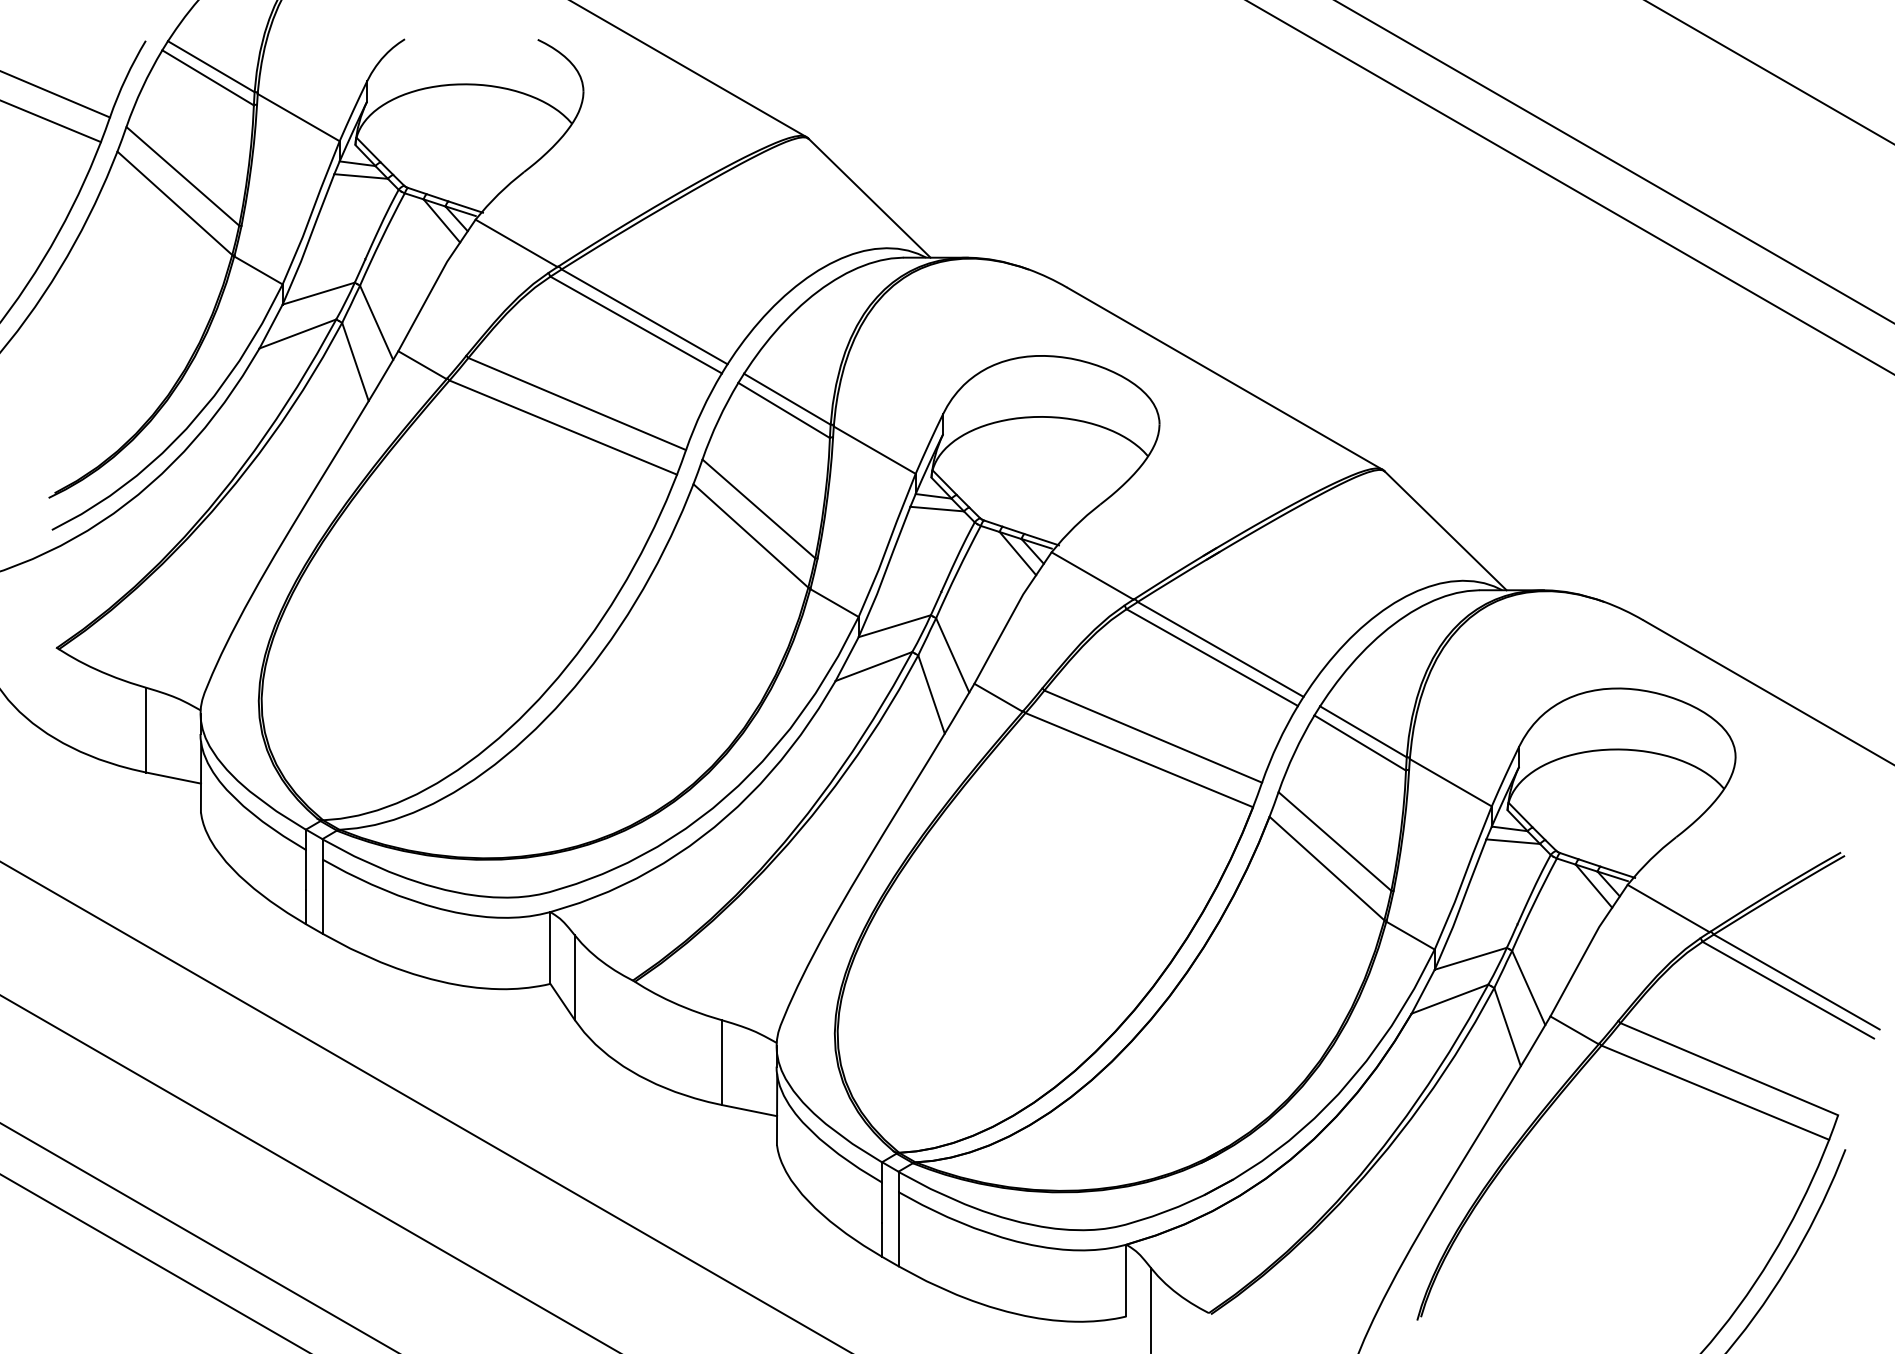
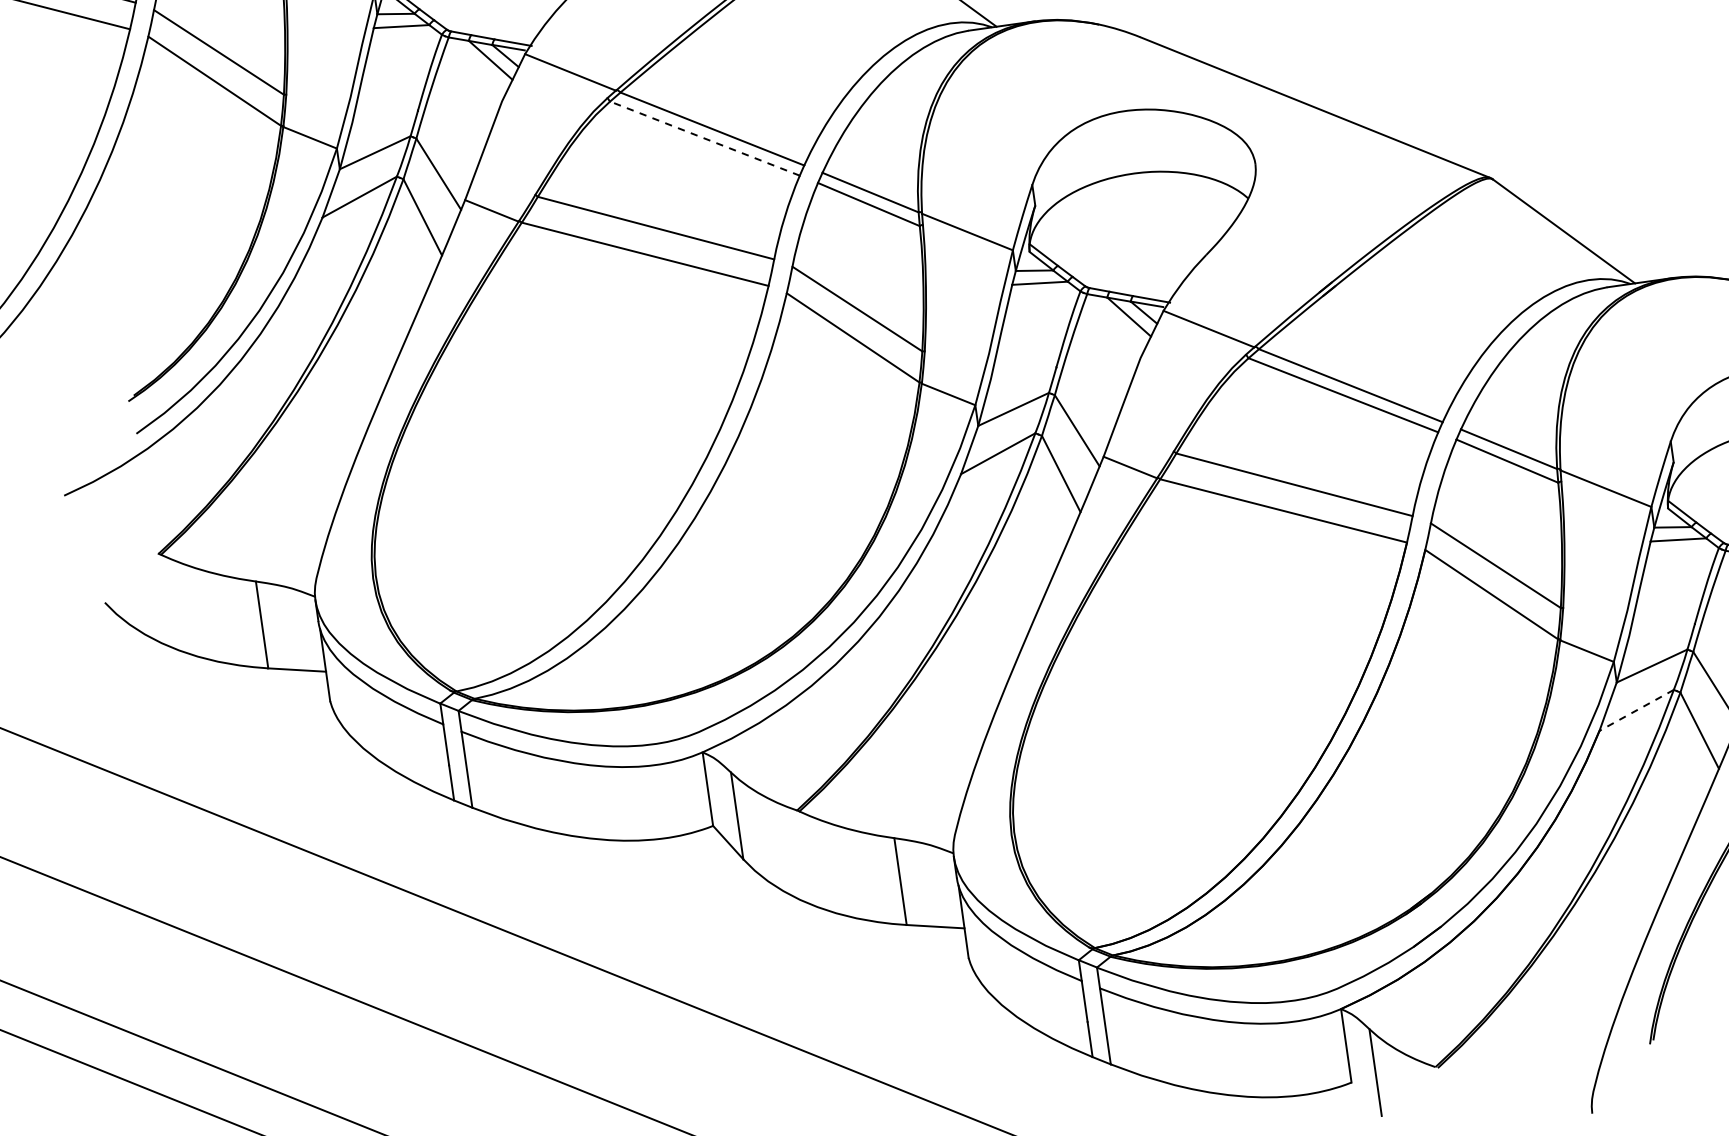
line: (635, 324) -> (704, 138), solid -> dashed
line: (1449, 999) -> (1636, 710), solid -> dashed

